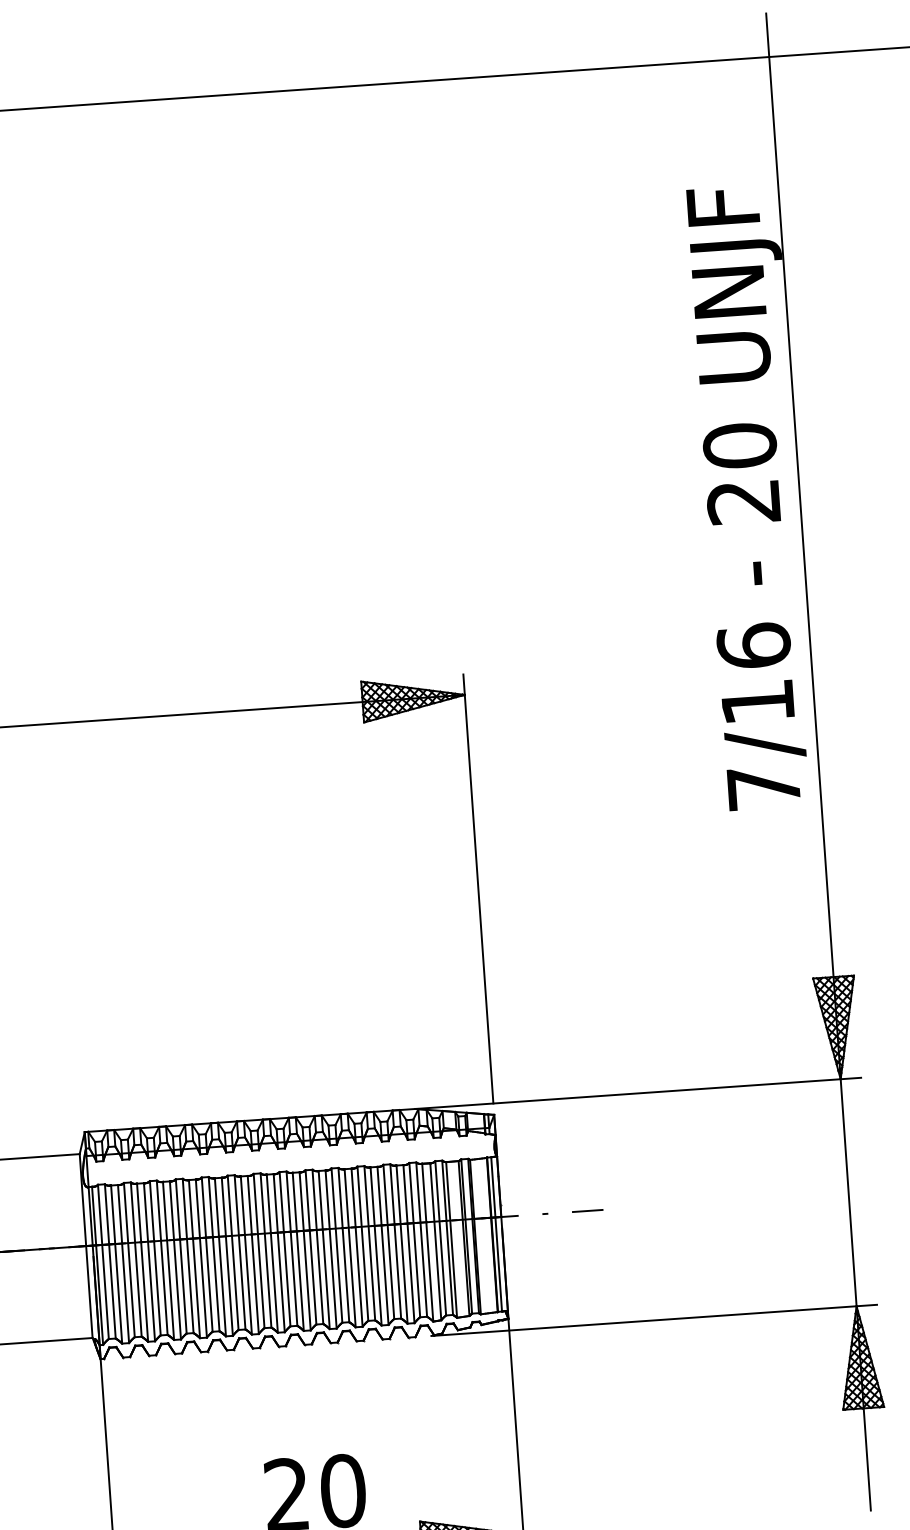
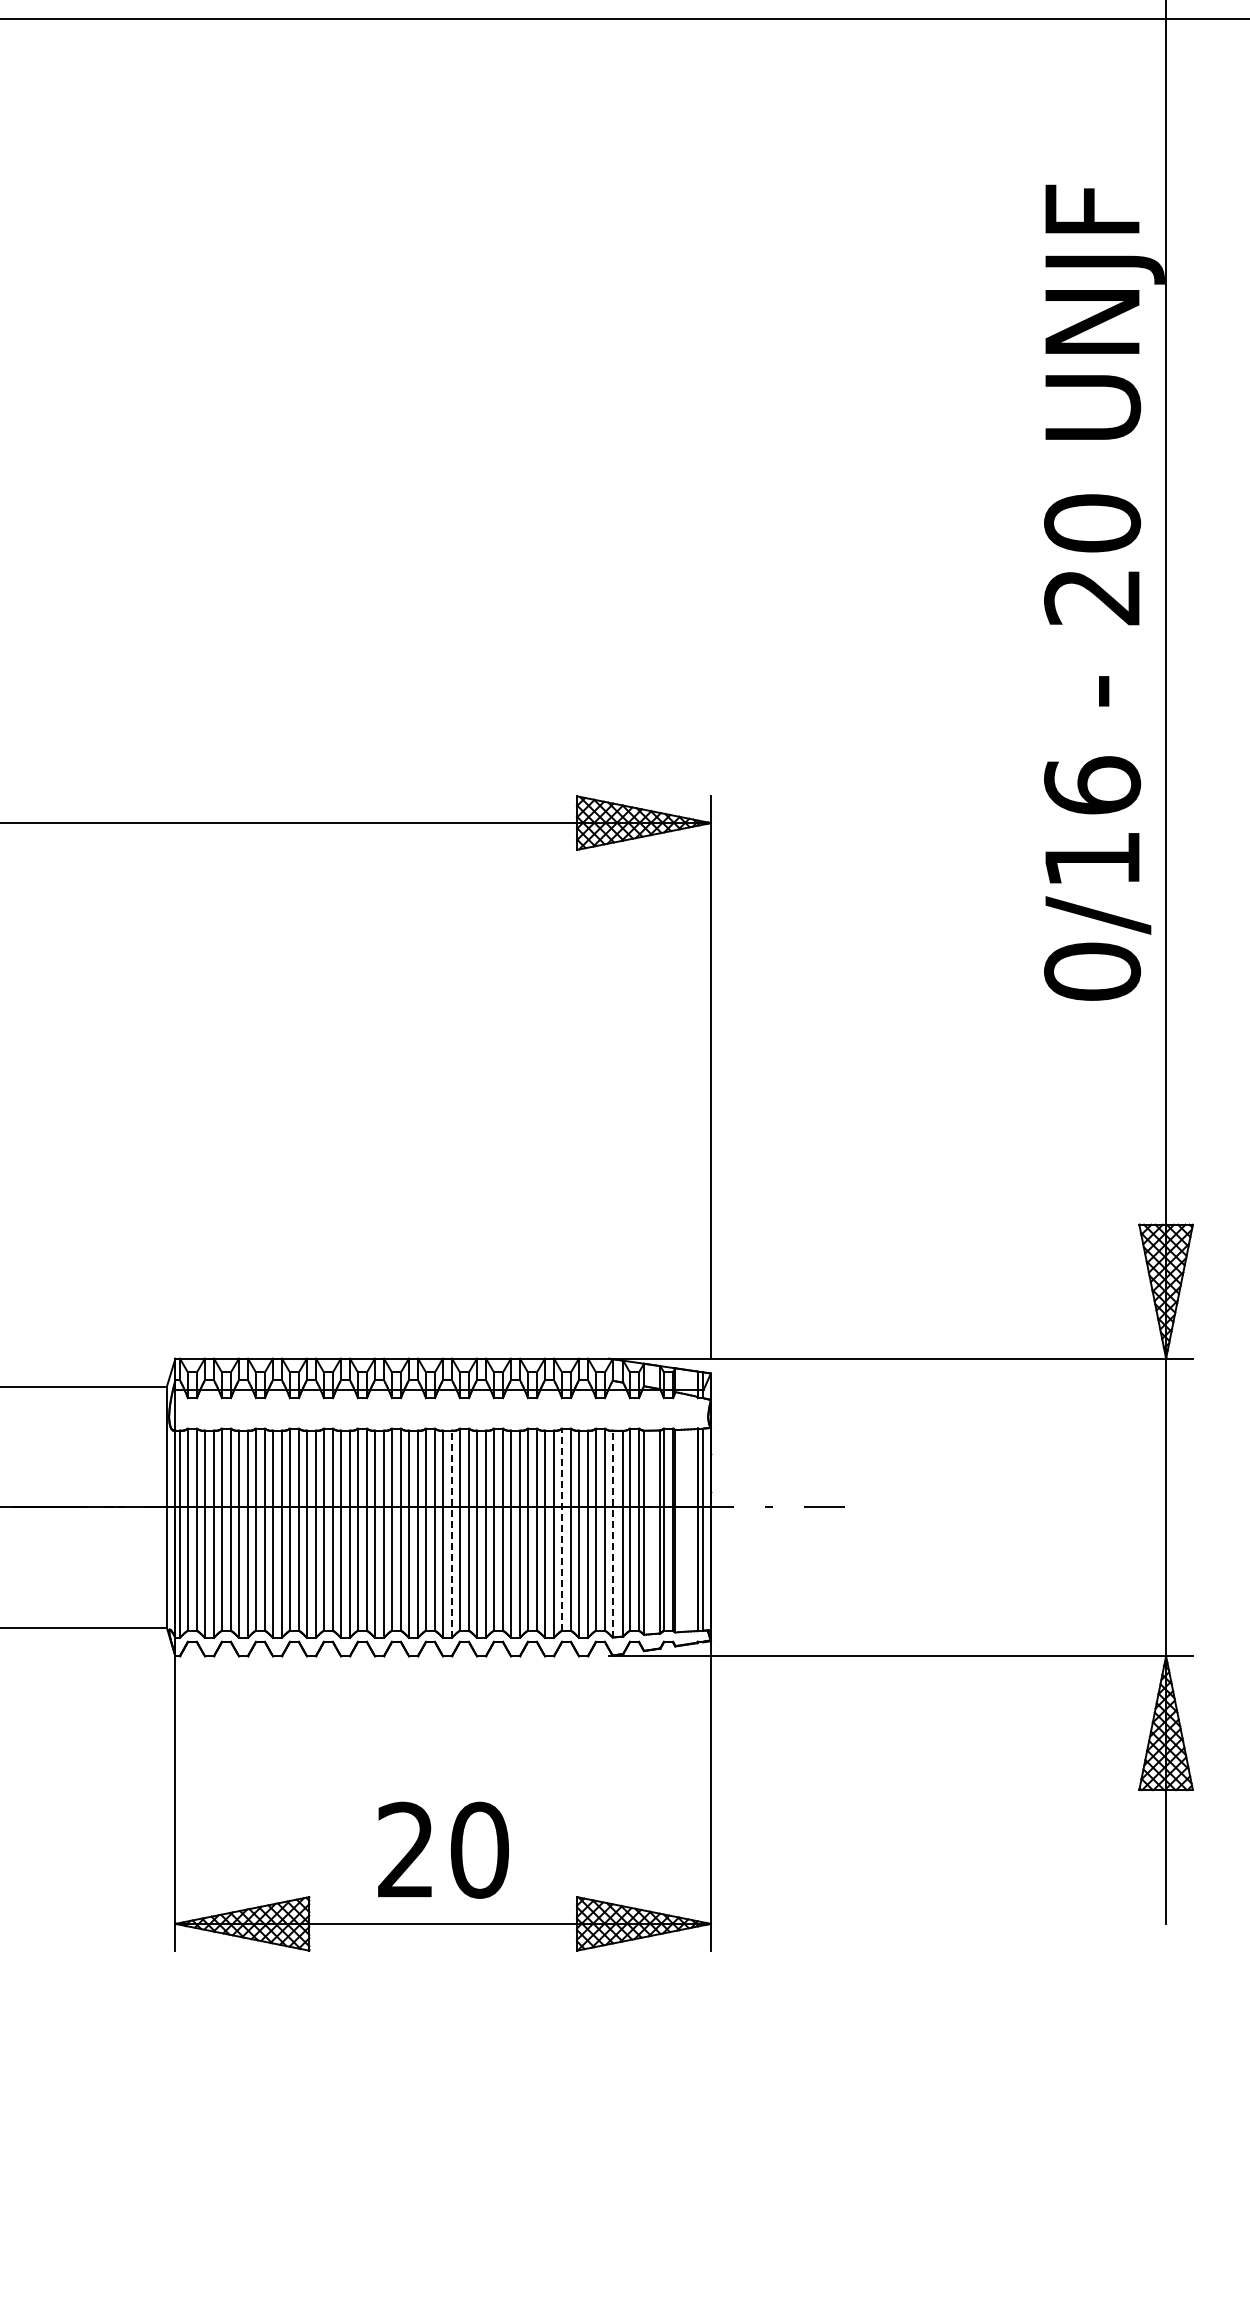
text: (763, 787) -> (1092, 971), 7/16 -> 0/16
line: (388, 1241) -> (561, 1529), solid -> dashed
line: (427, 1242) -> (612, 1533), solid -> dashed
line: (305, 1251) -> (452, 1534), solid -> dashed

